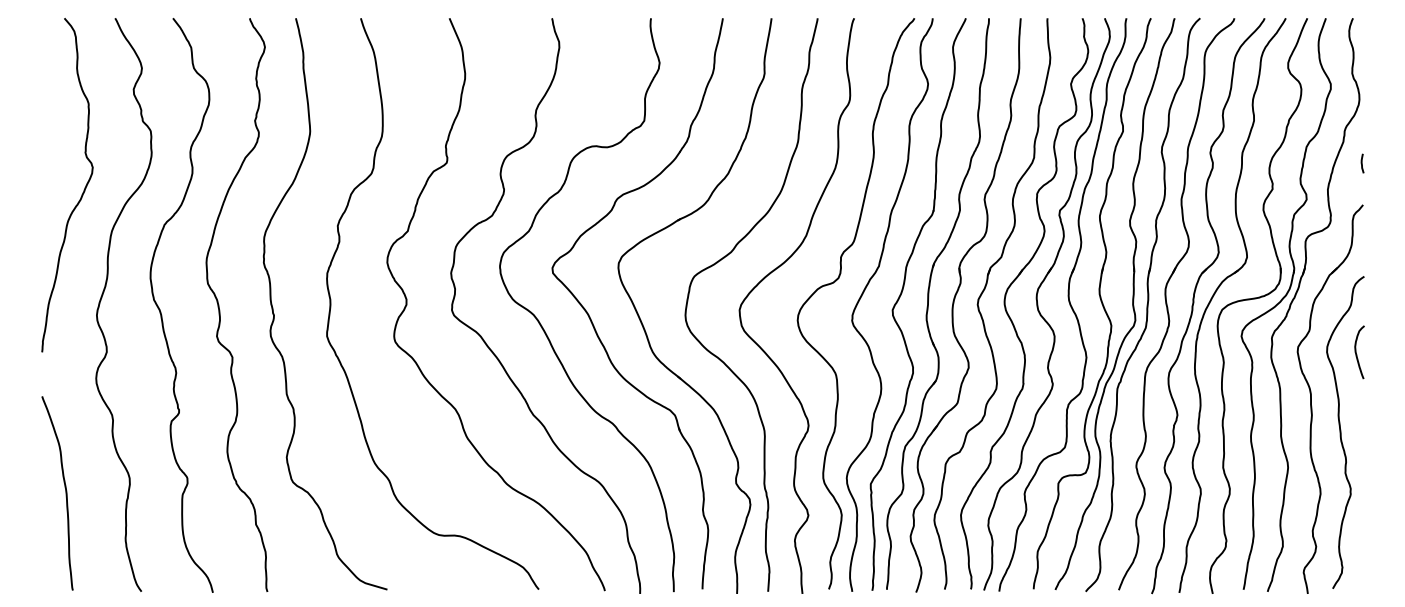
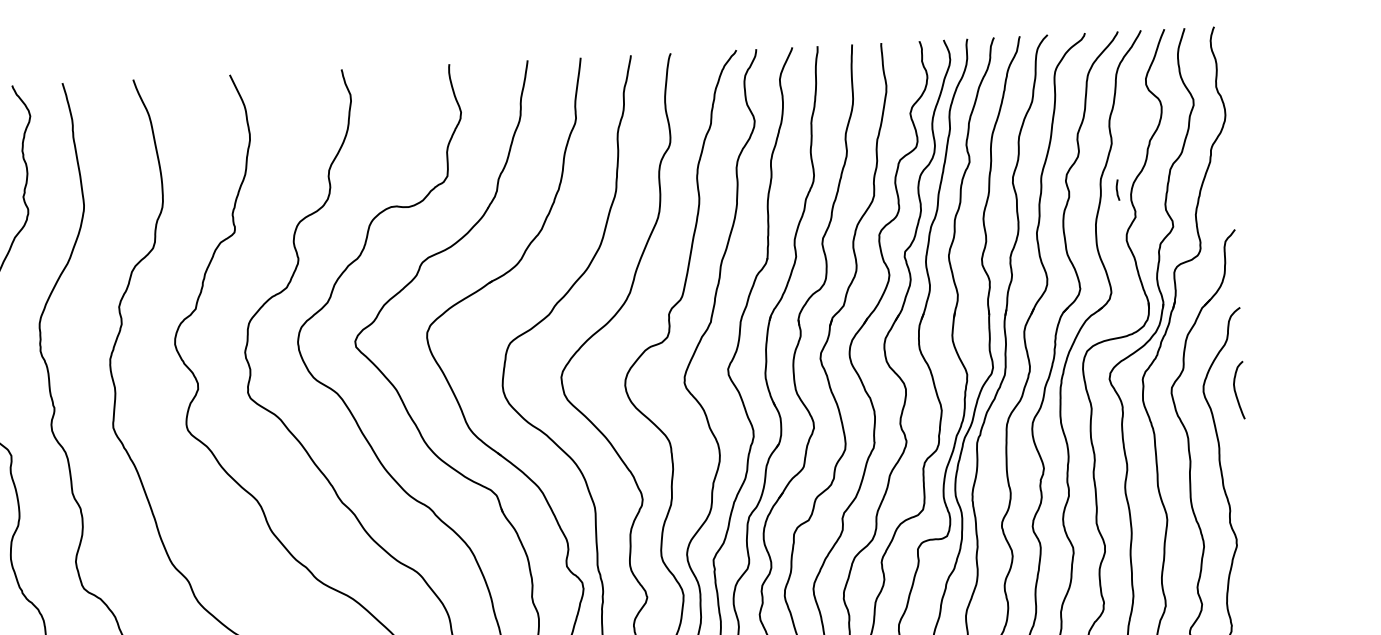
curve: (1362, 163) -> (1117, 190), moved

